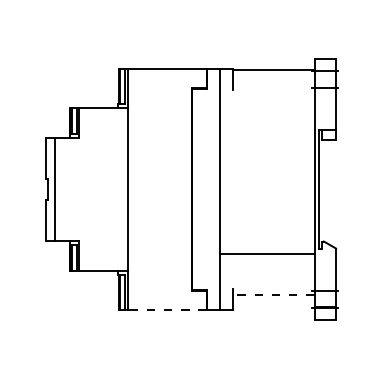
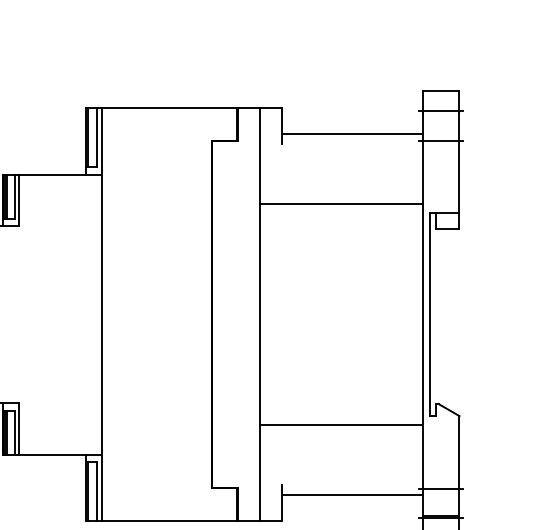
line: (273, 70) -> (352, 134), moved
line: (266, 125) -> (340, 204), added
line: (273, 294) -> (352, 494), dashed -> solid
line: (167, 309) -> (170, 520), dashed -> solid

